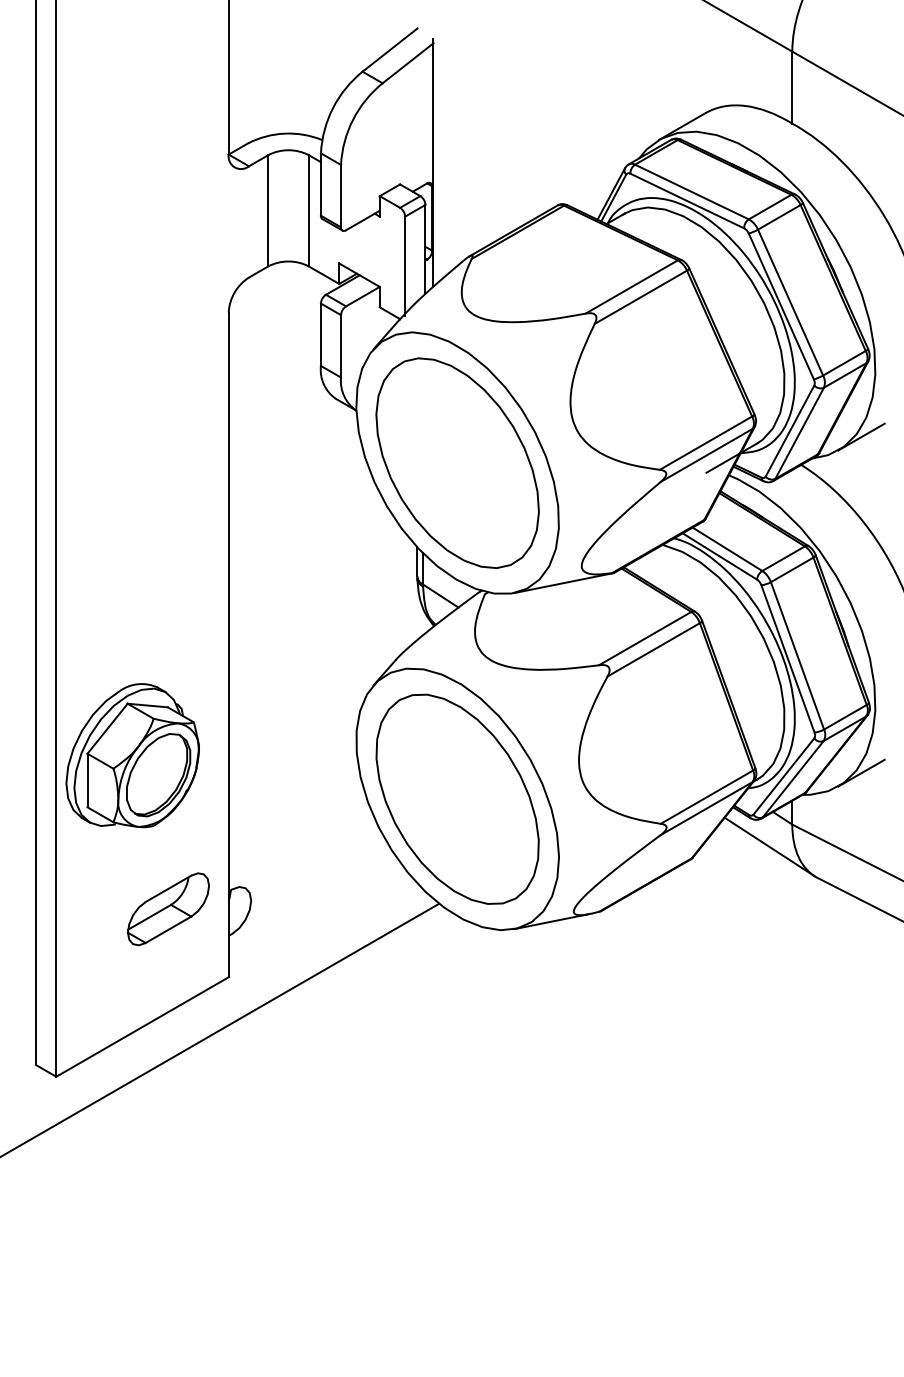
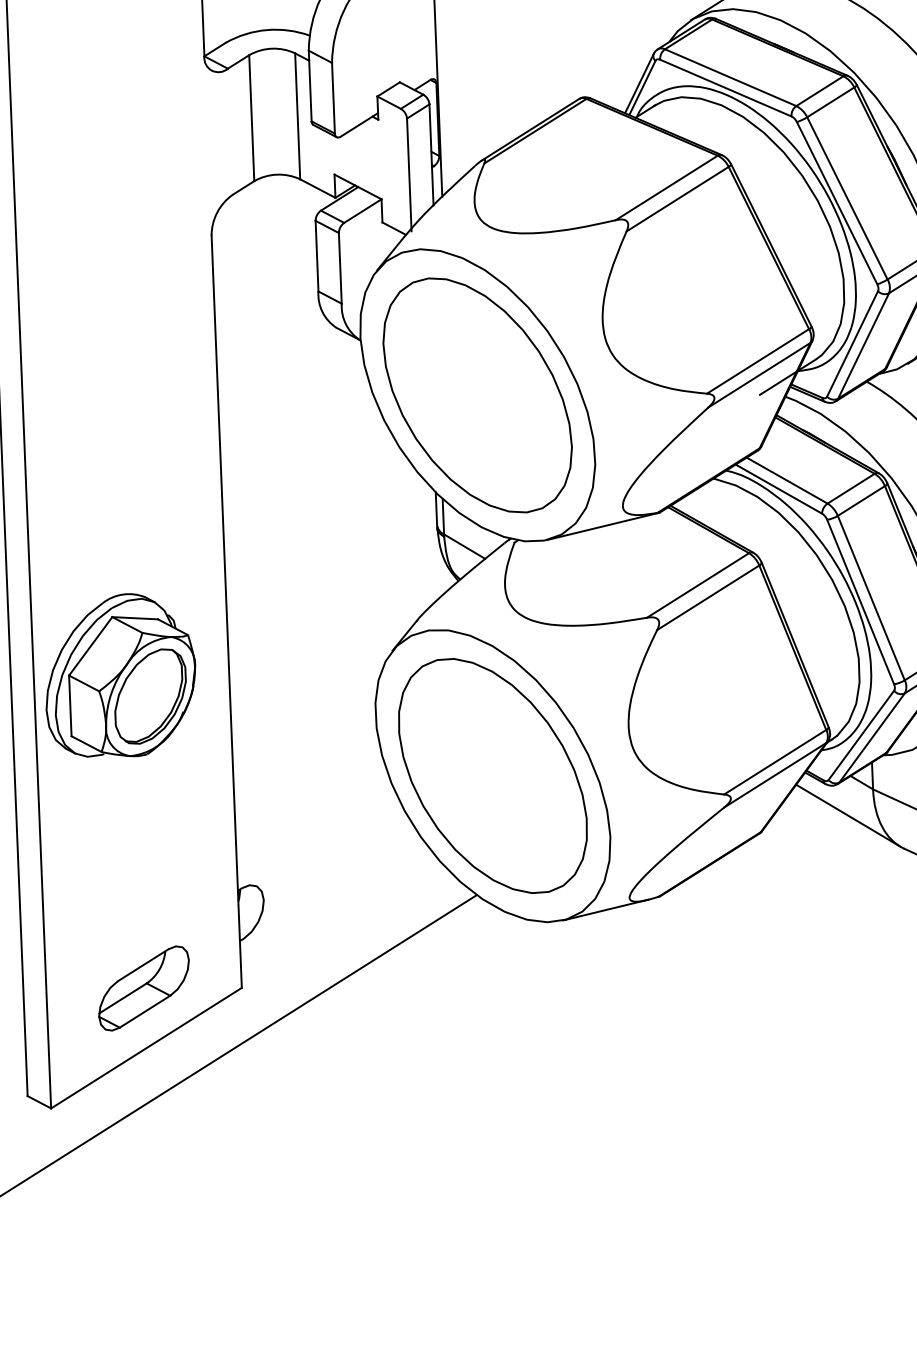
part: (132, 755) -> (120, 675), moved
part: (168, 909) -> (144, 988), moved

